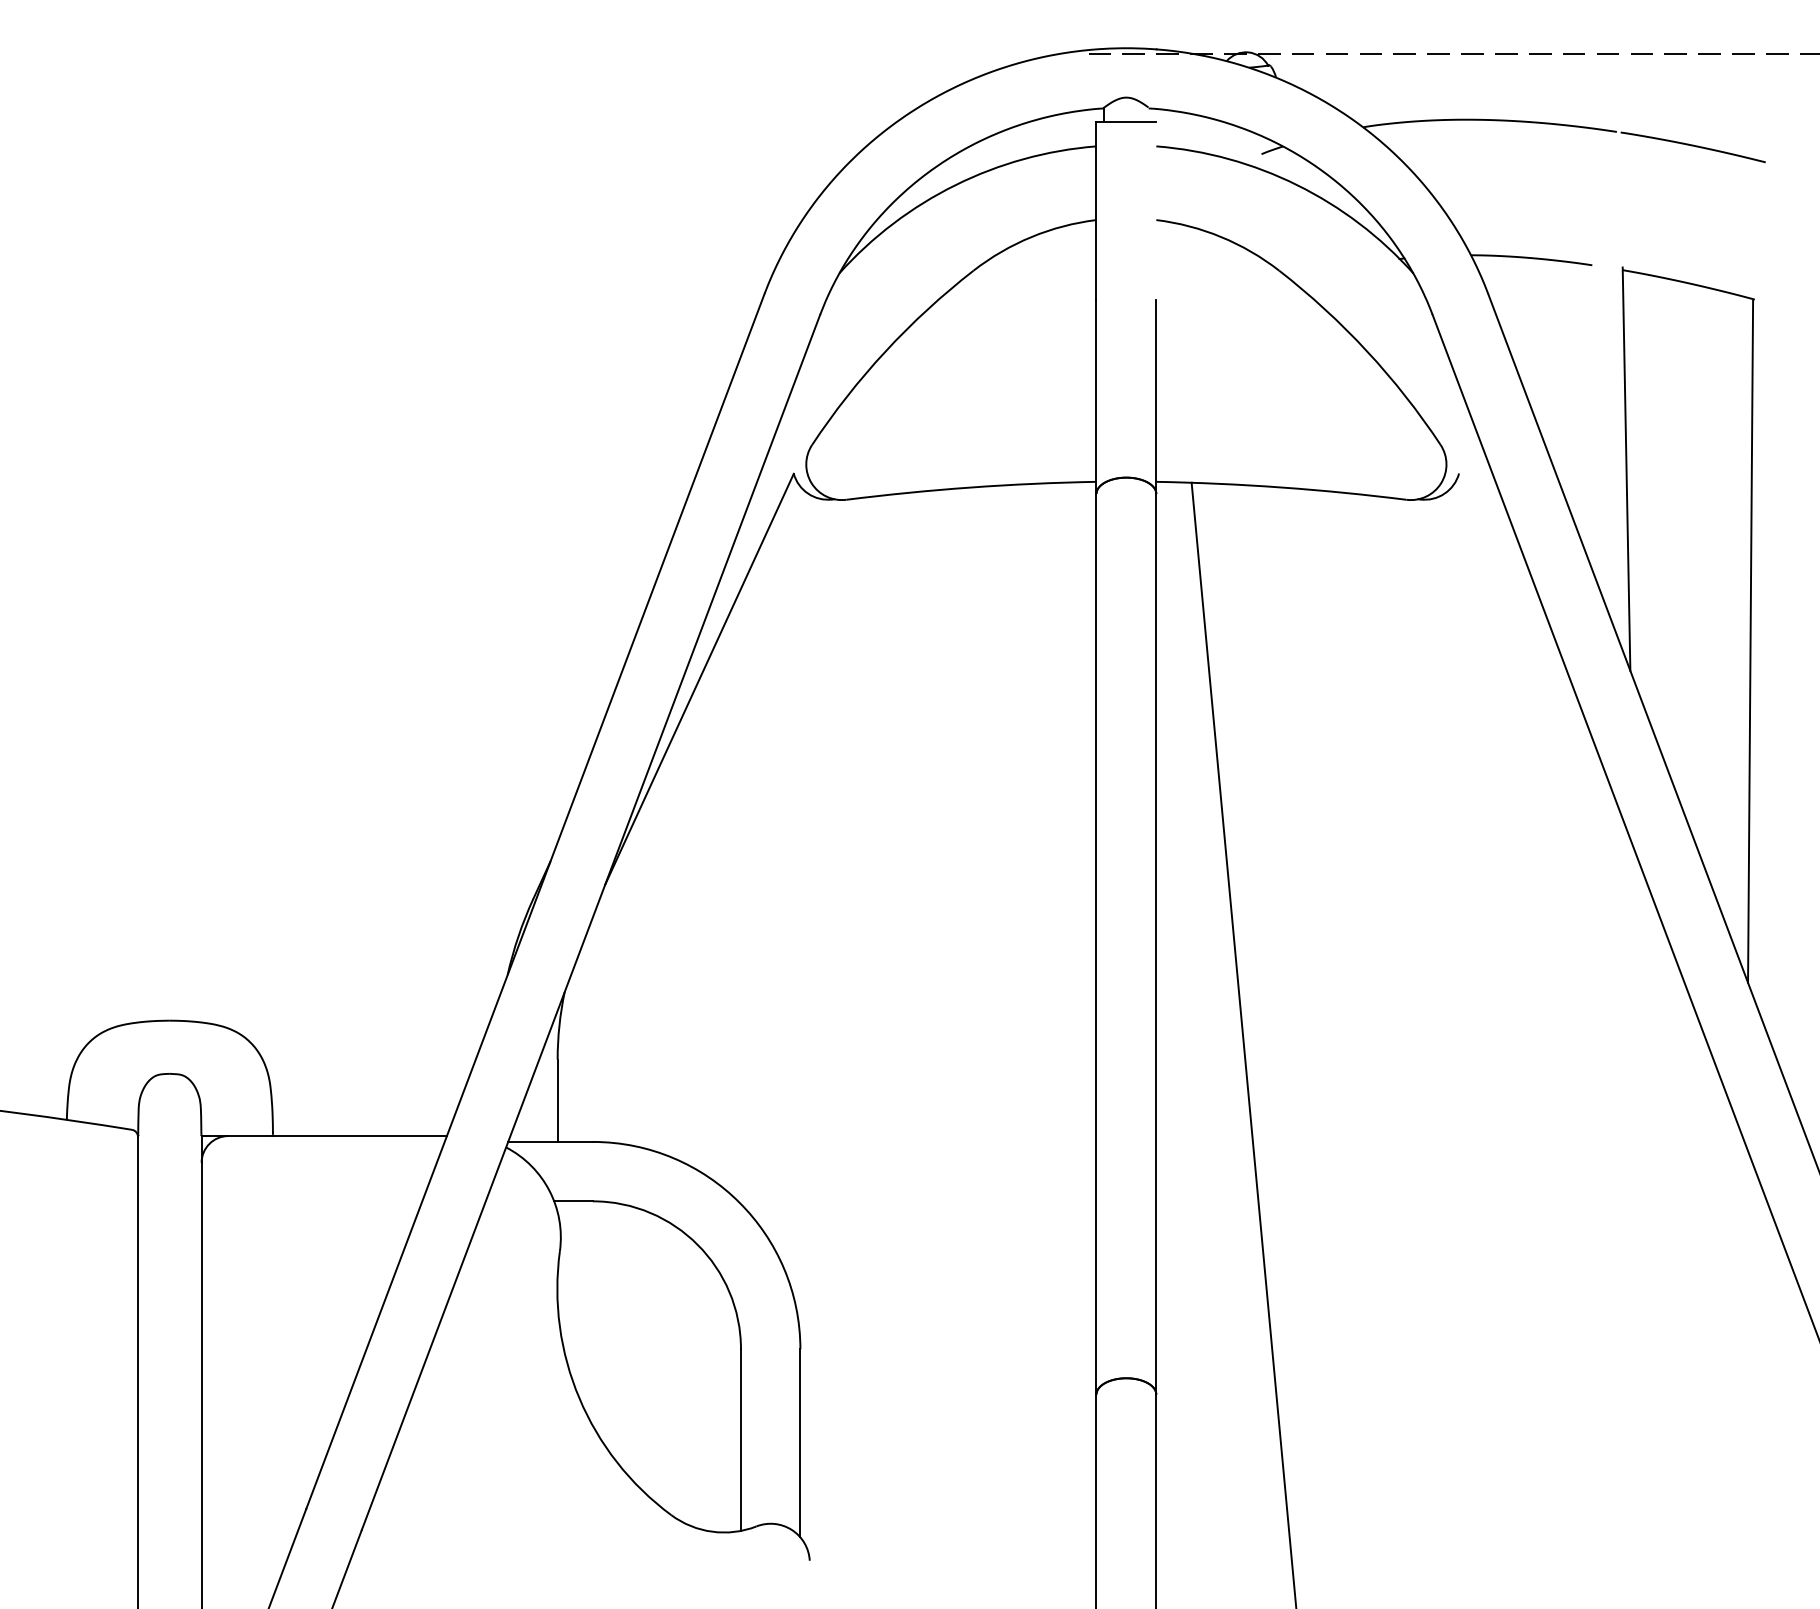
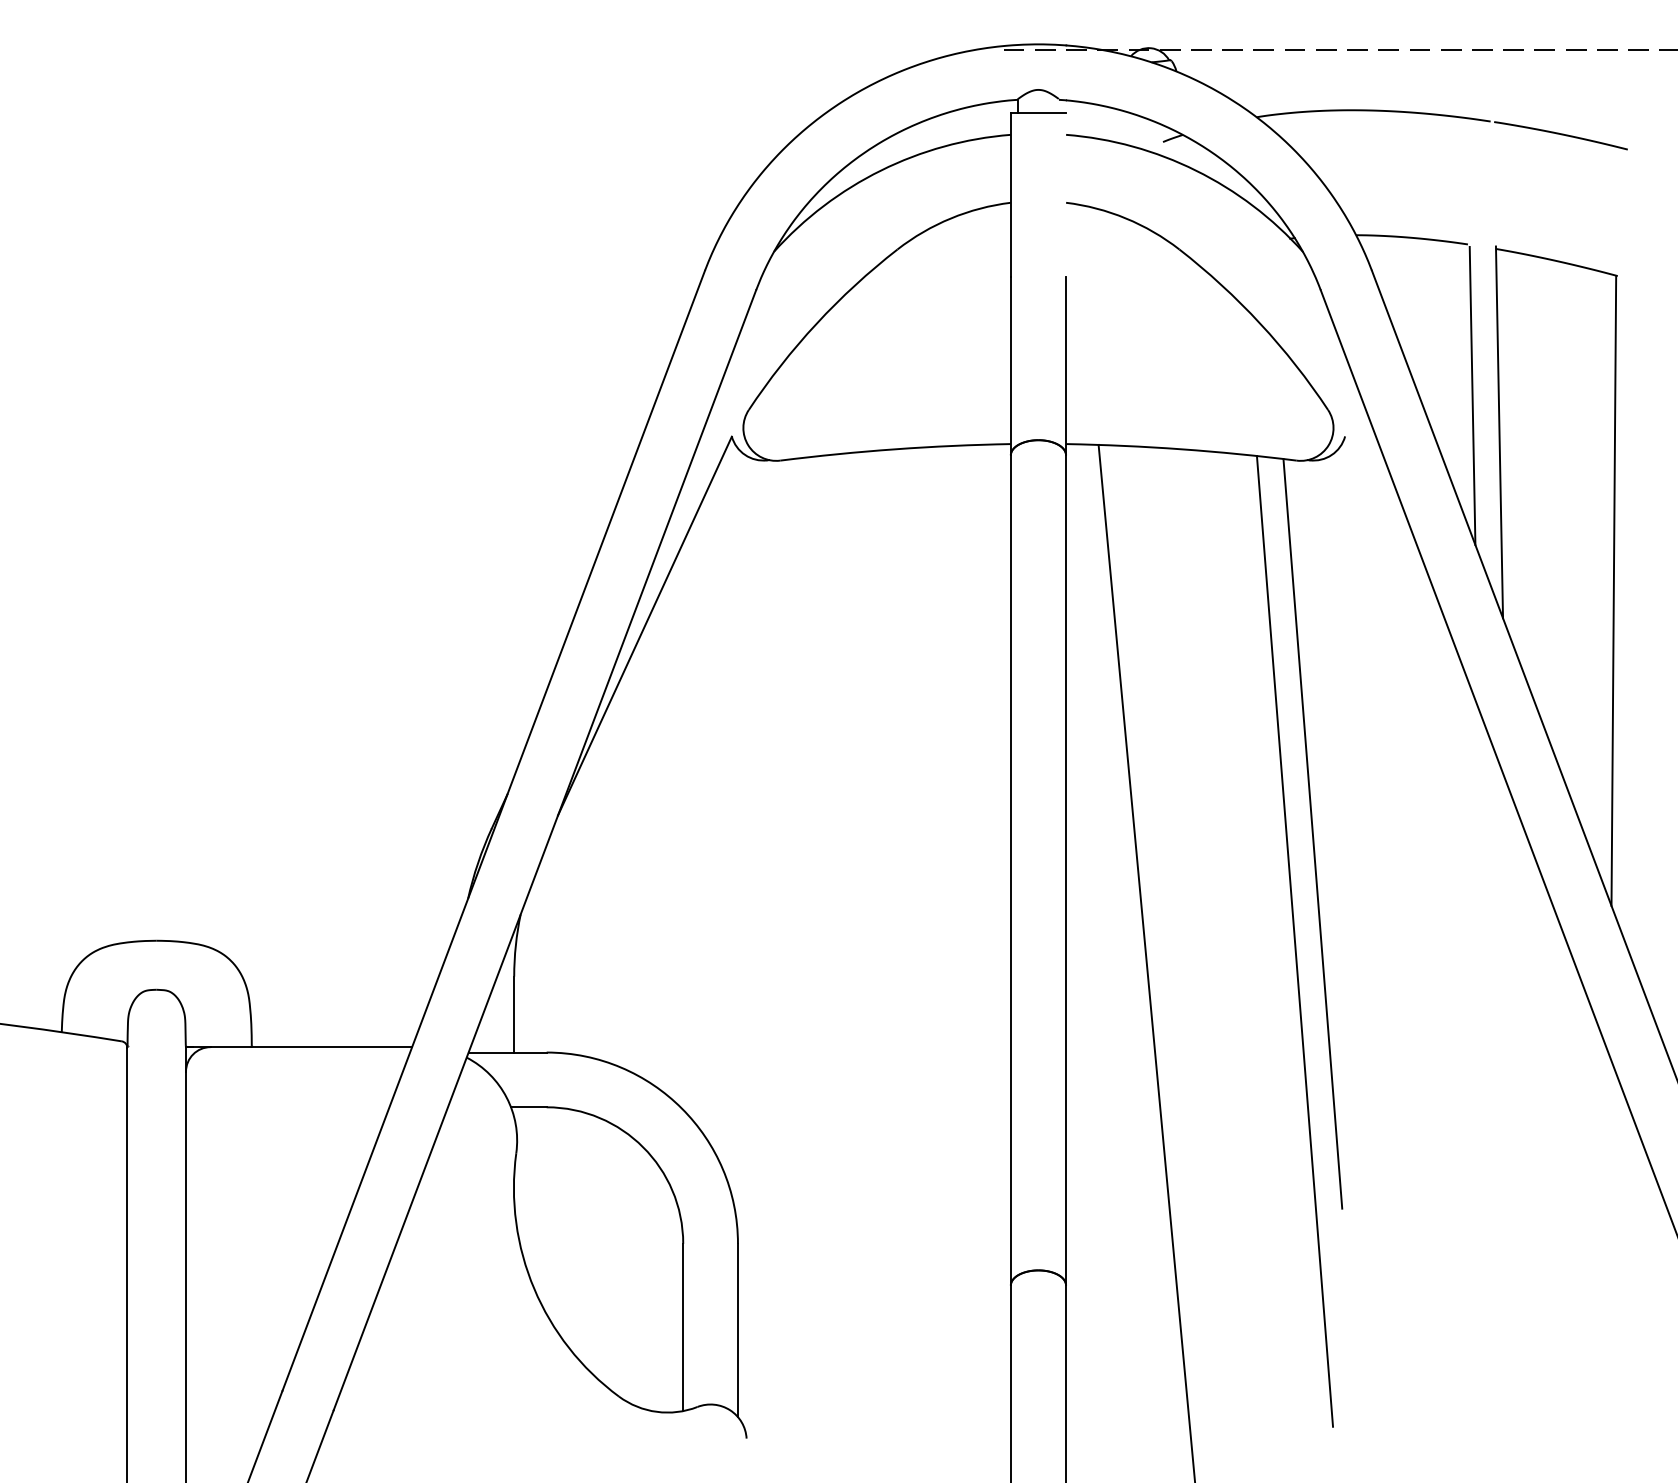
line: (1597, 429) -> (1472, 395), added
line: (1423, 904) -> (1312, 833), added
line: (1404, 1020) -> (1294, 940), added

